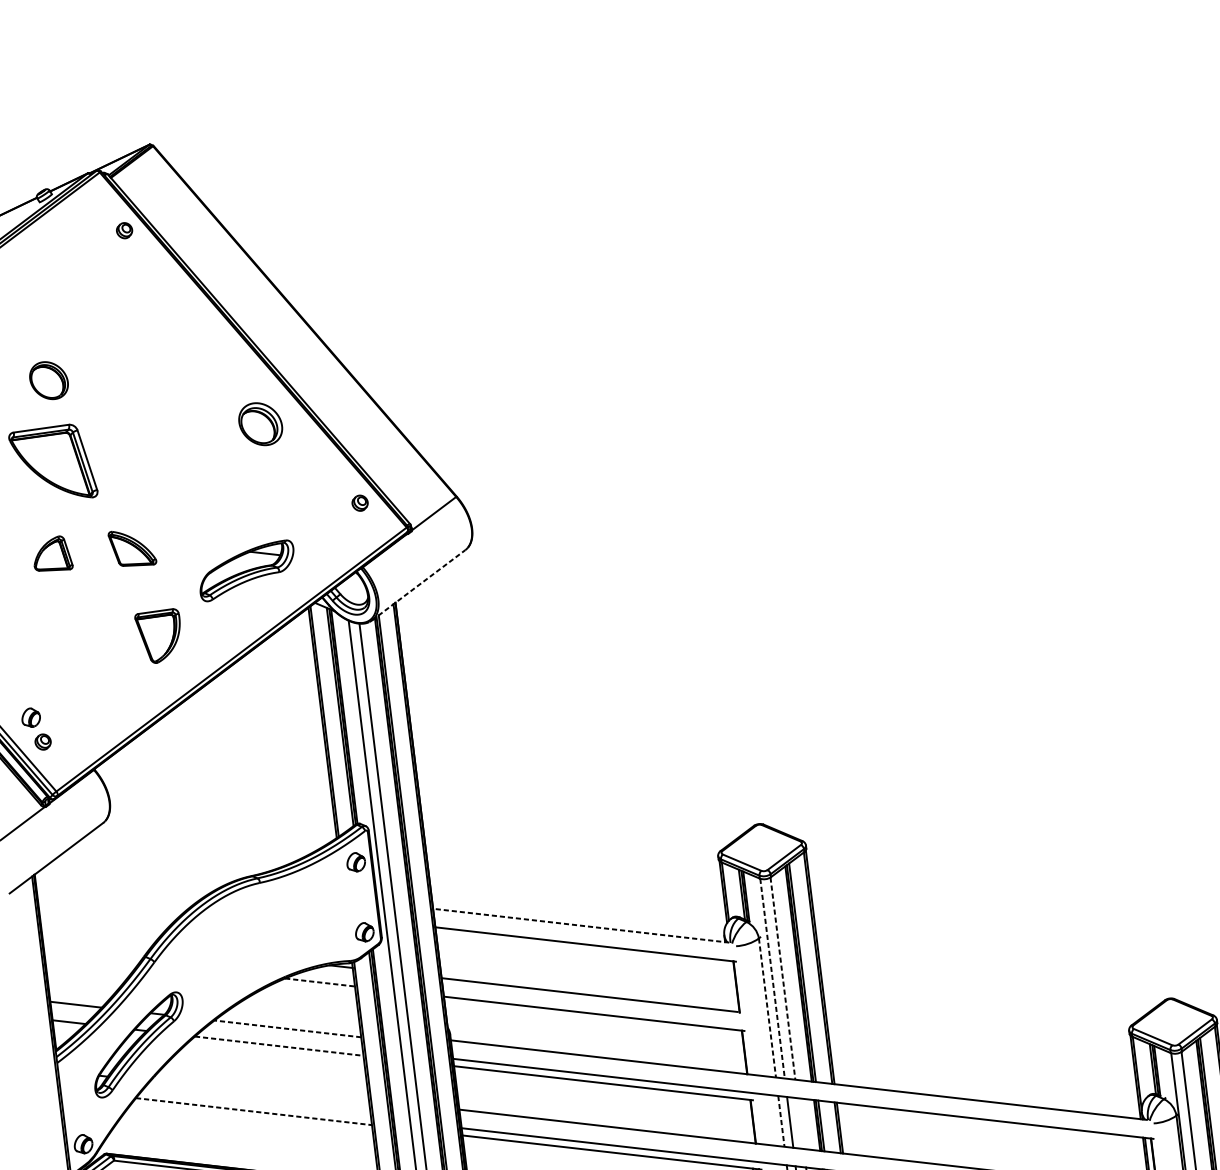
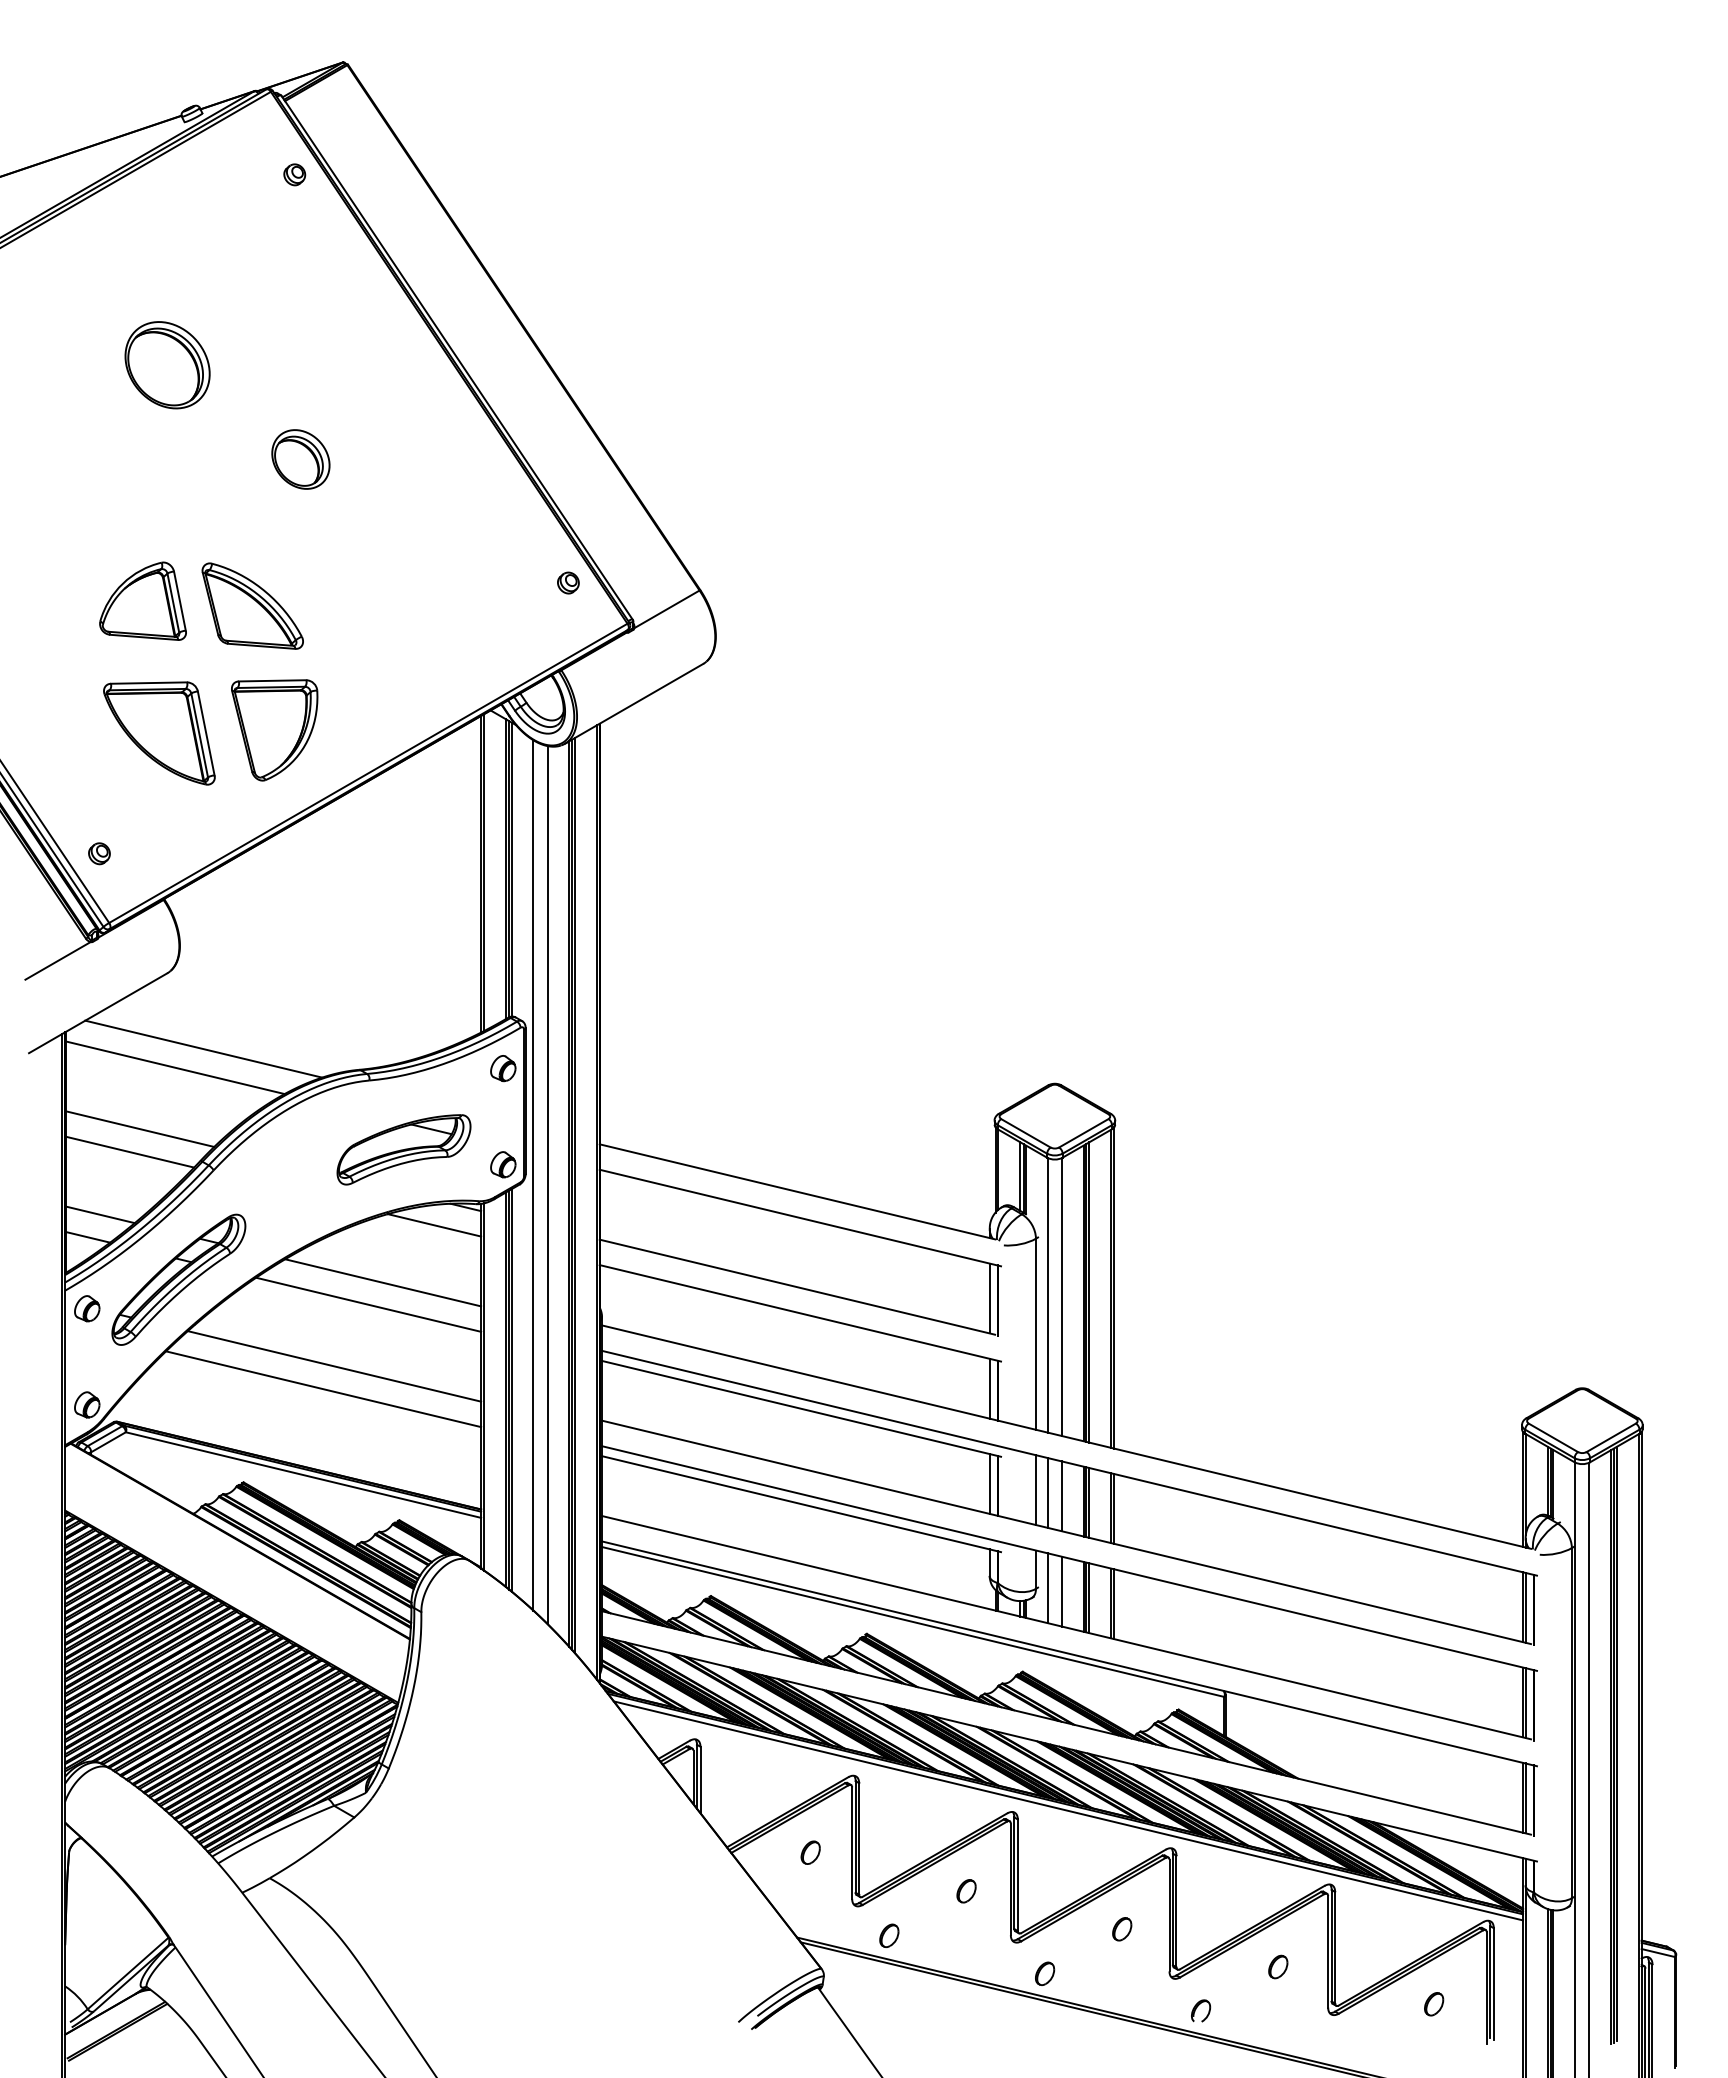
part: (49, 380) -> (167, 365), size x1.67
part: (260, 424) -> (300, 459), moved
part: (53, 464) -> (159, 733), moved
part: (132, 547) -> (252, 605), size x1.67
part: (51, 553) -> (142, 600), size x1.67
part: (246, 570) -> (403, 1149), moved
line: (418, 584) -> (634, 703), dashed -> solid
part: (159, 636) -> (274, 730), size x1.43
part: (31, 717) -> (87, 1308), moved
line: (136, 874) -> (203, 1048), added
line: (117, 890) -> (175, 1067), added
line: (580, 925) -> (796, 1191), dashed -> solid
line: (97, 938) -> (140, 1128), added
line: (92, 955) -> (130, 1151), added
line: (772, 978) -> (1047, 1295), dashed -> solid
line: (782, 978) -> (1061, 1297), dashed -> solid
line: (320, 982) -> (434, 1225), dashed -> solid
line: (730, 986) -> (989, 1298), added
line: (767, 1008) -> (1036, 1334), dashed -> solid
line: (288, 1028) -> (383, 1282), dashed -> solid
line: (279, 1045) -> (368, 1304), dashed -> solid
line: (738, 1051) -> (989, 1388), added
line: (259, 1094) -> (334, 1366), added
line: (254, 1111) -> (324, 1389), dashed -> solid
line: (746, 1120) -> (989, 1483), added
line: (781, 1121) -> (1036, 1490), dashed -> solid
line: (800, 1123) -> (1061, 1496), added

